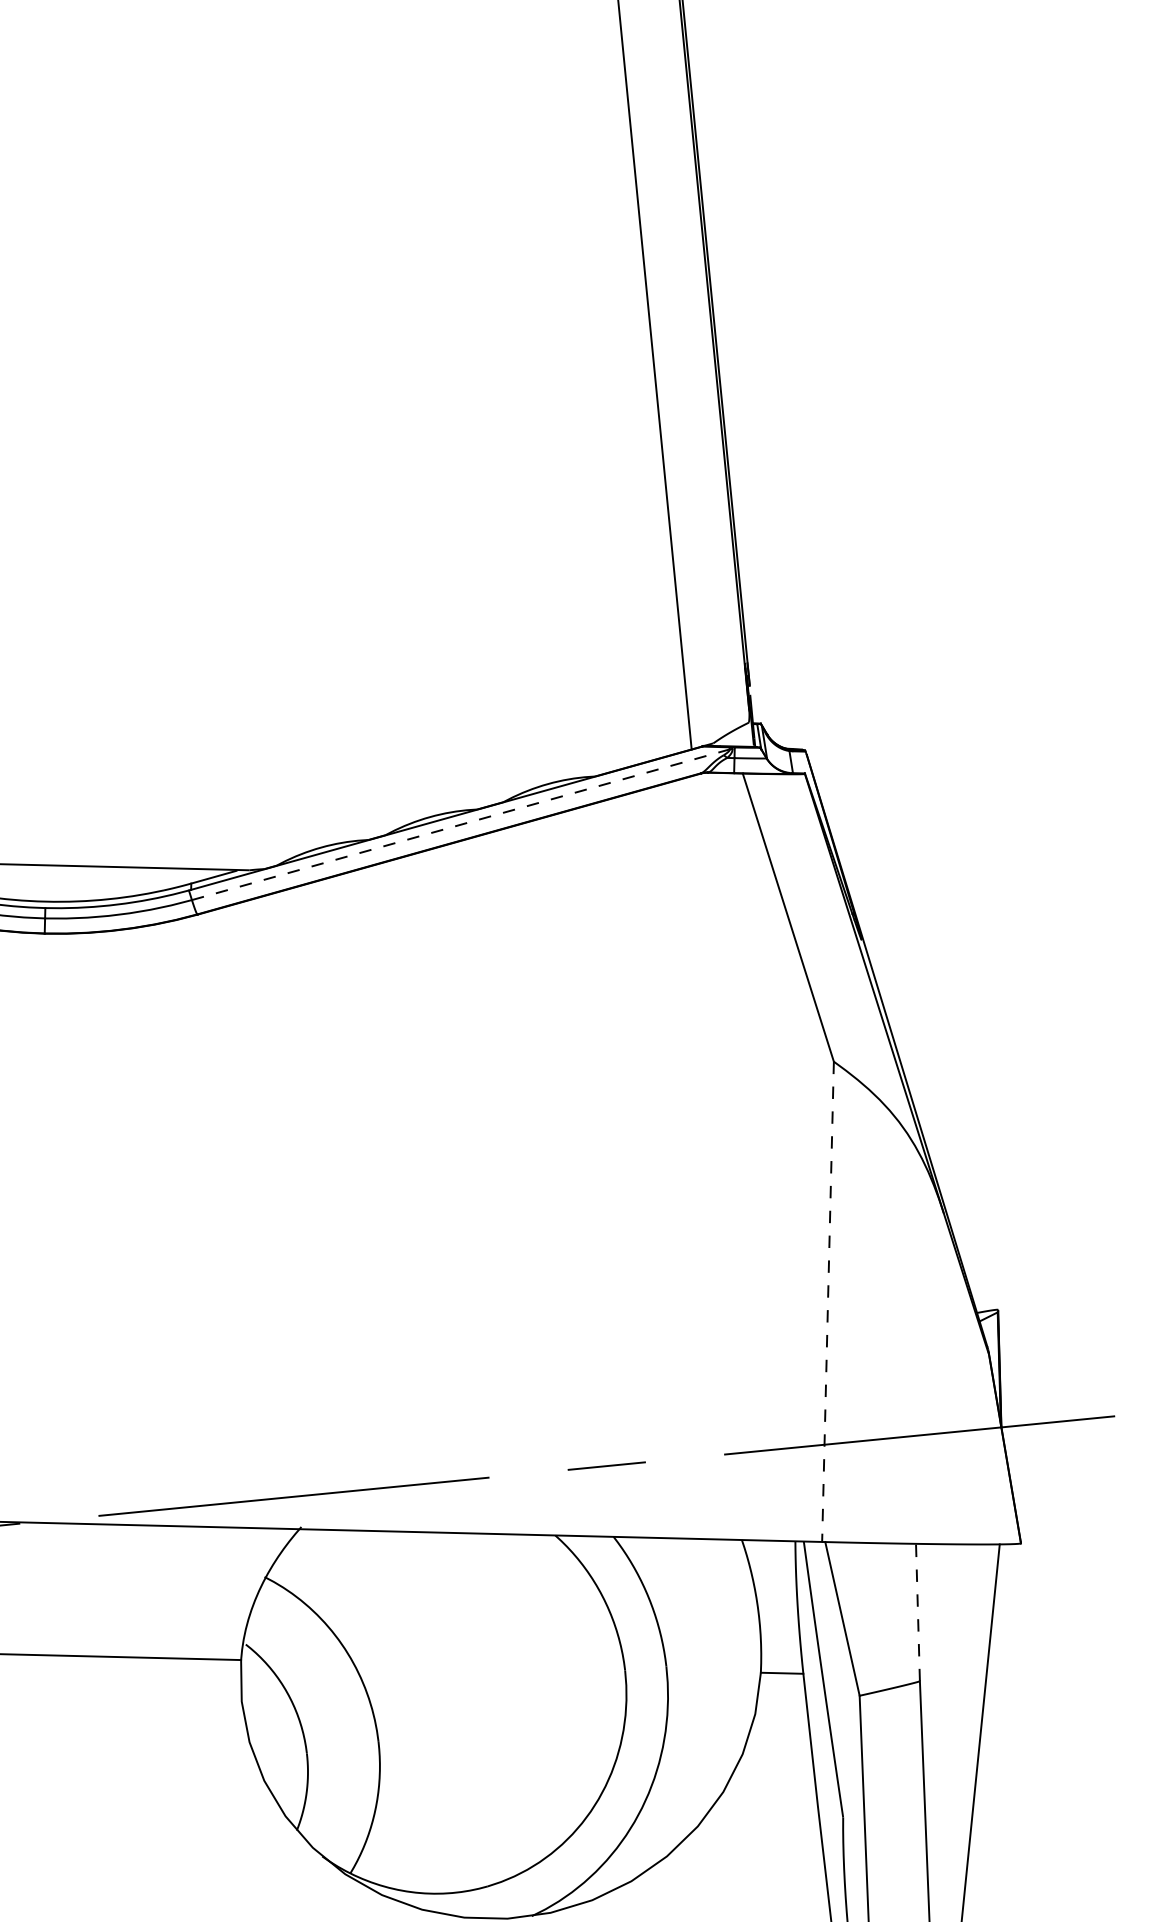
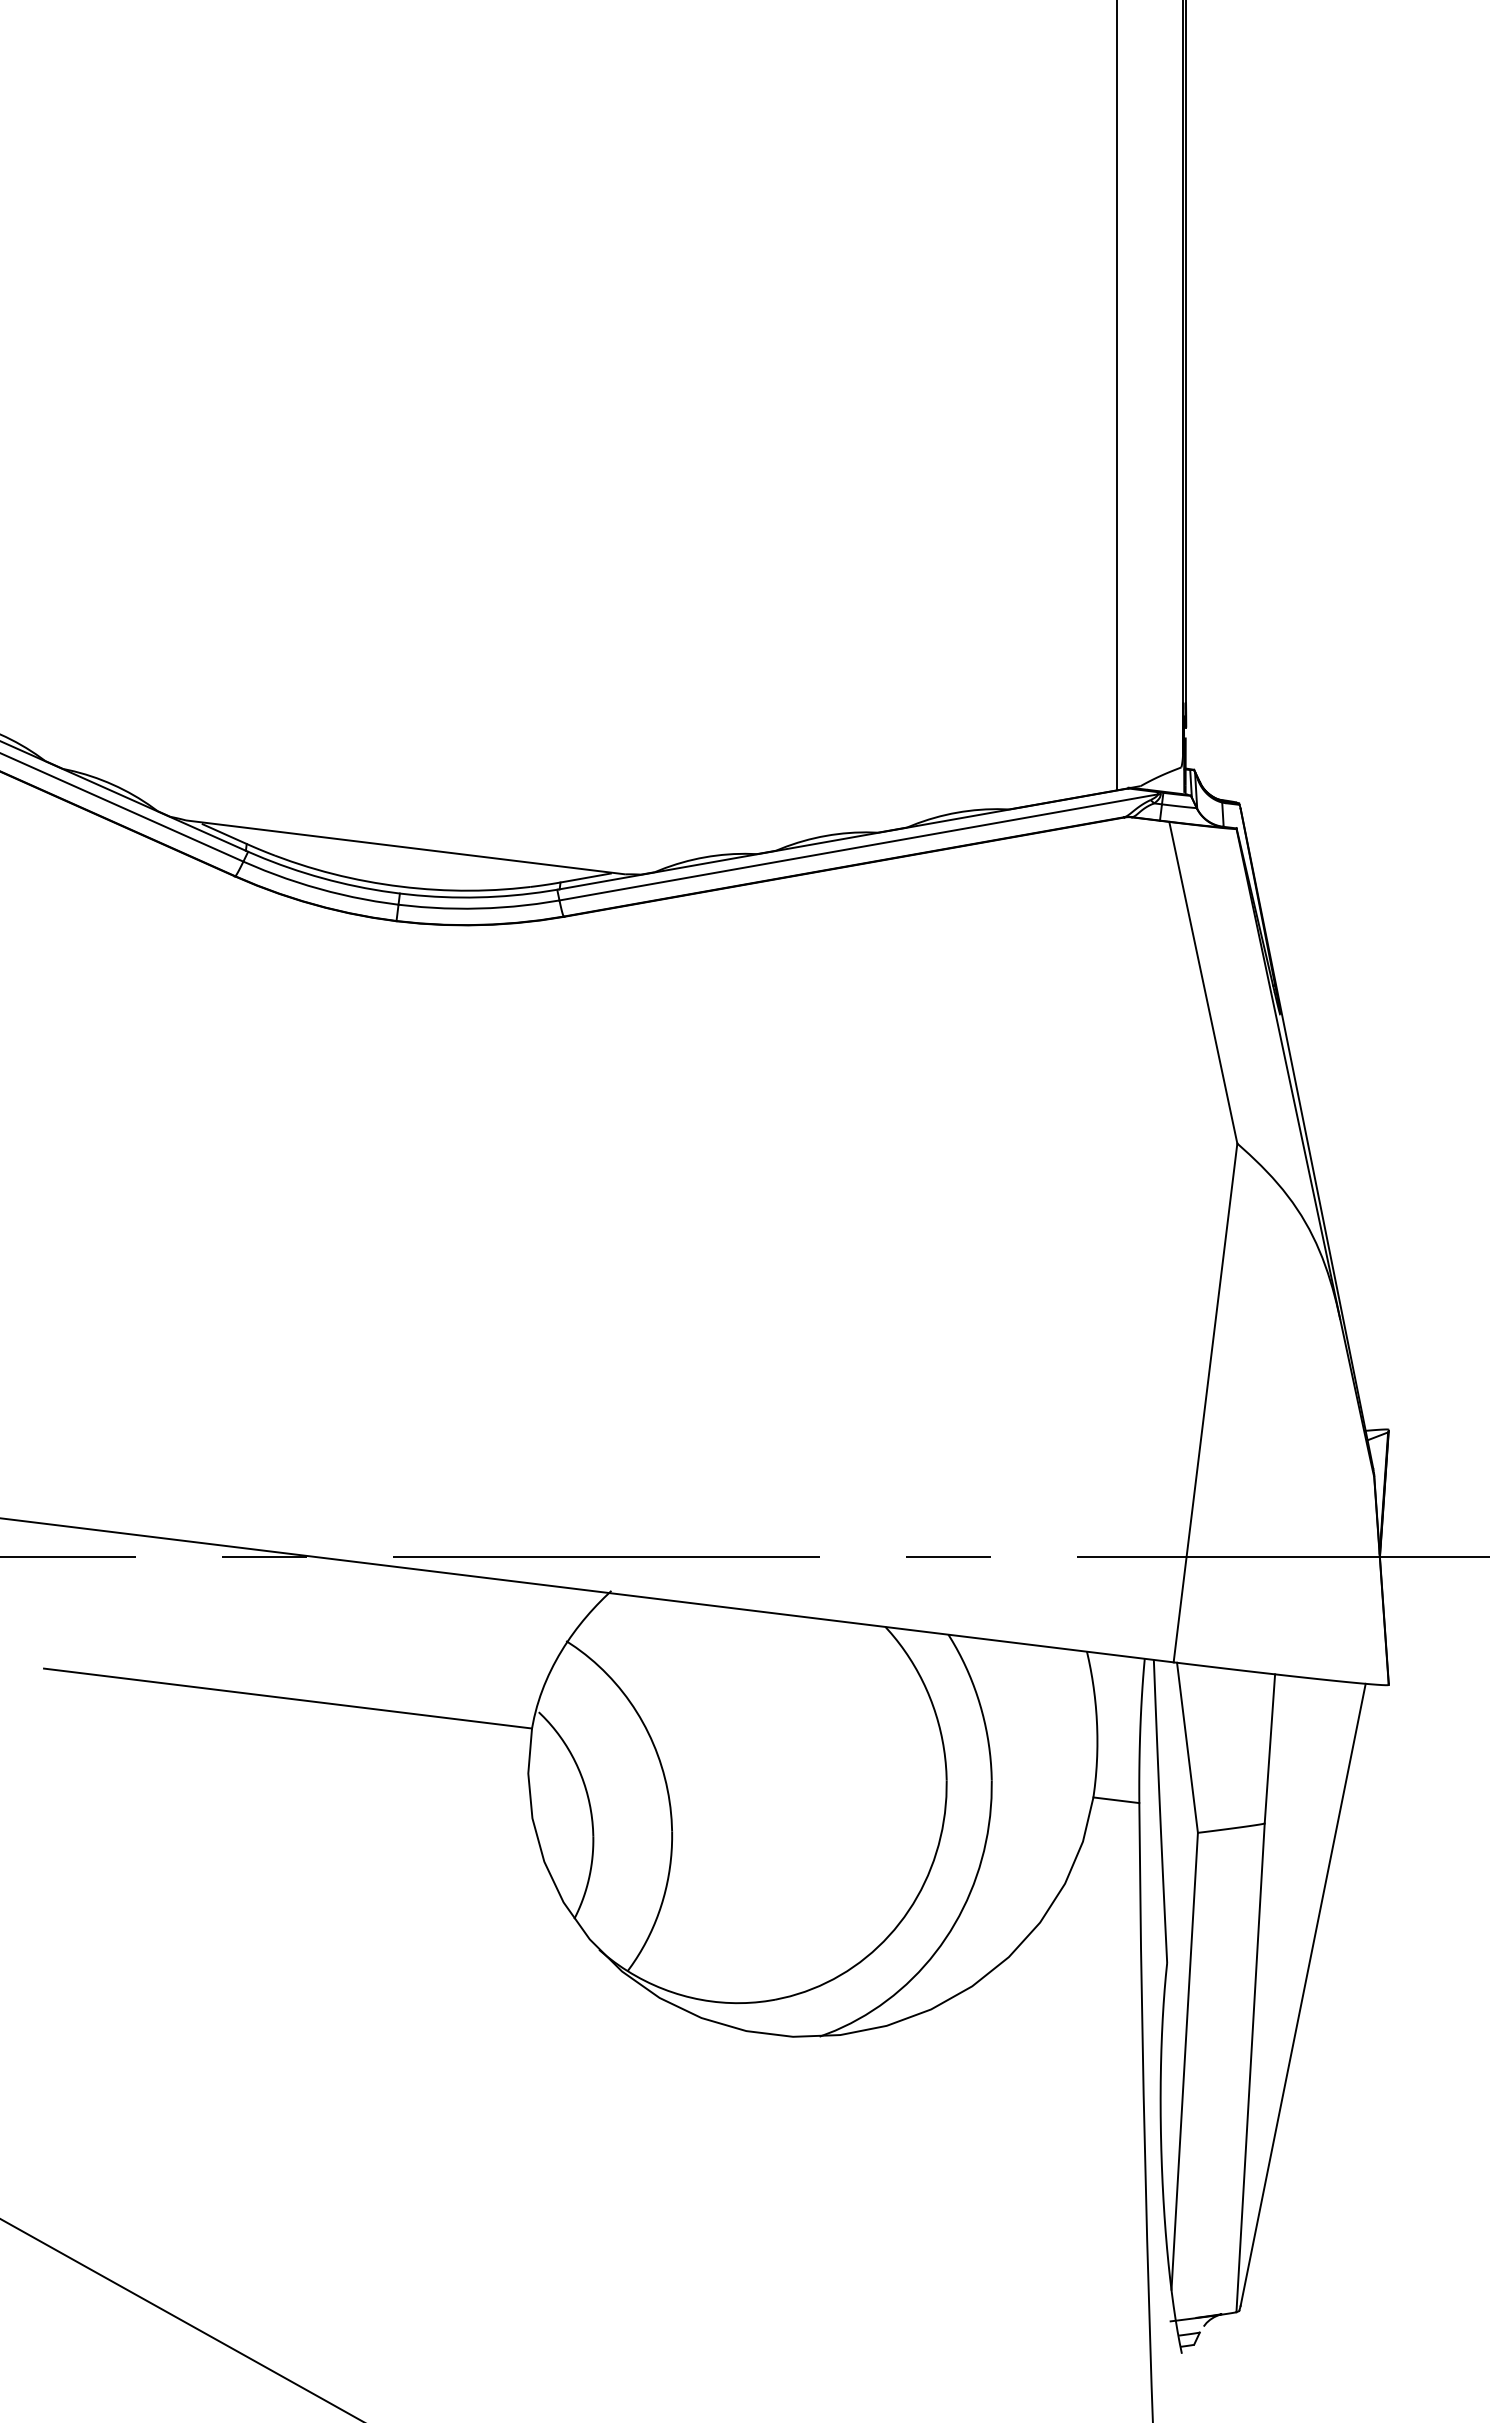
line: (460, 824) -> (858, 847), dashed -> solid
line: (828, 1302) -> (1205, 1403), dashed -> solid
line: (917, 1612) -> (1269, 1748), dashed -> solid

